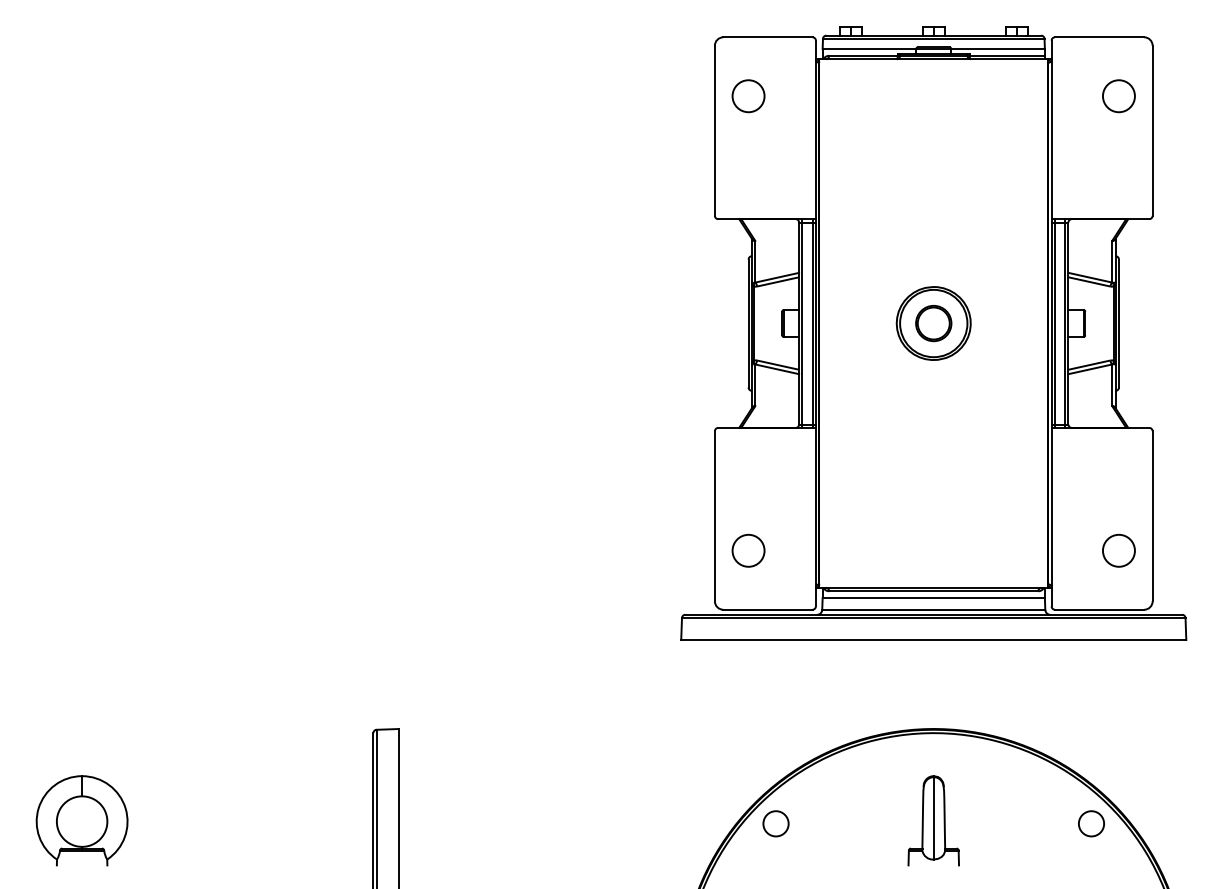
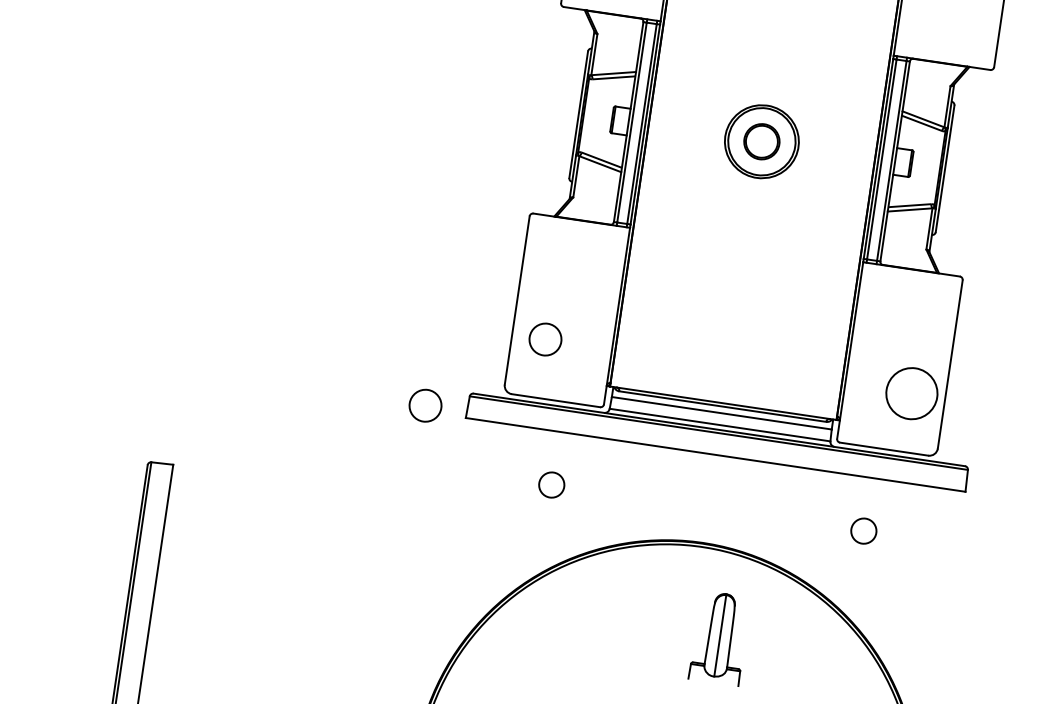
circle: (1118, 550) -> (911, 393), size x1.6
circle: (639, 633) -> (425, 405), added
part: (933, 820) -> (719, 637), moved
circle: (775, 823) -> (551, 484), moved
circle: (1091, 823) -> (863, 530), moved

